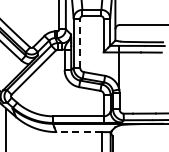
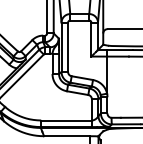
line: (80, 43) -> (68, 47), dashed -> solid
line: (79, 132) -> (67, 136), dashed -> solid

